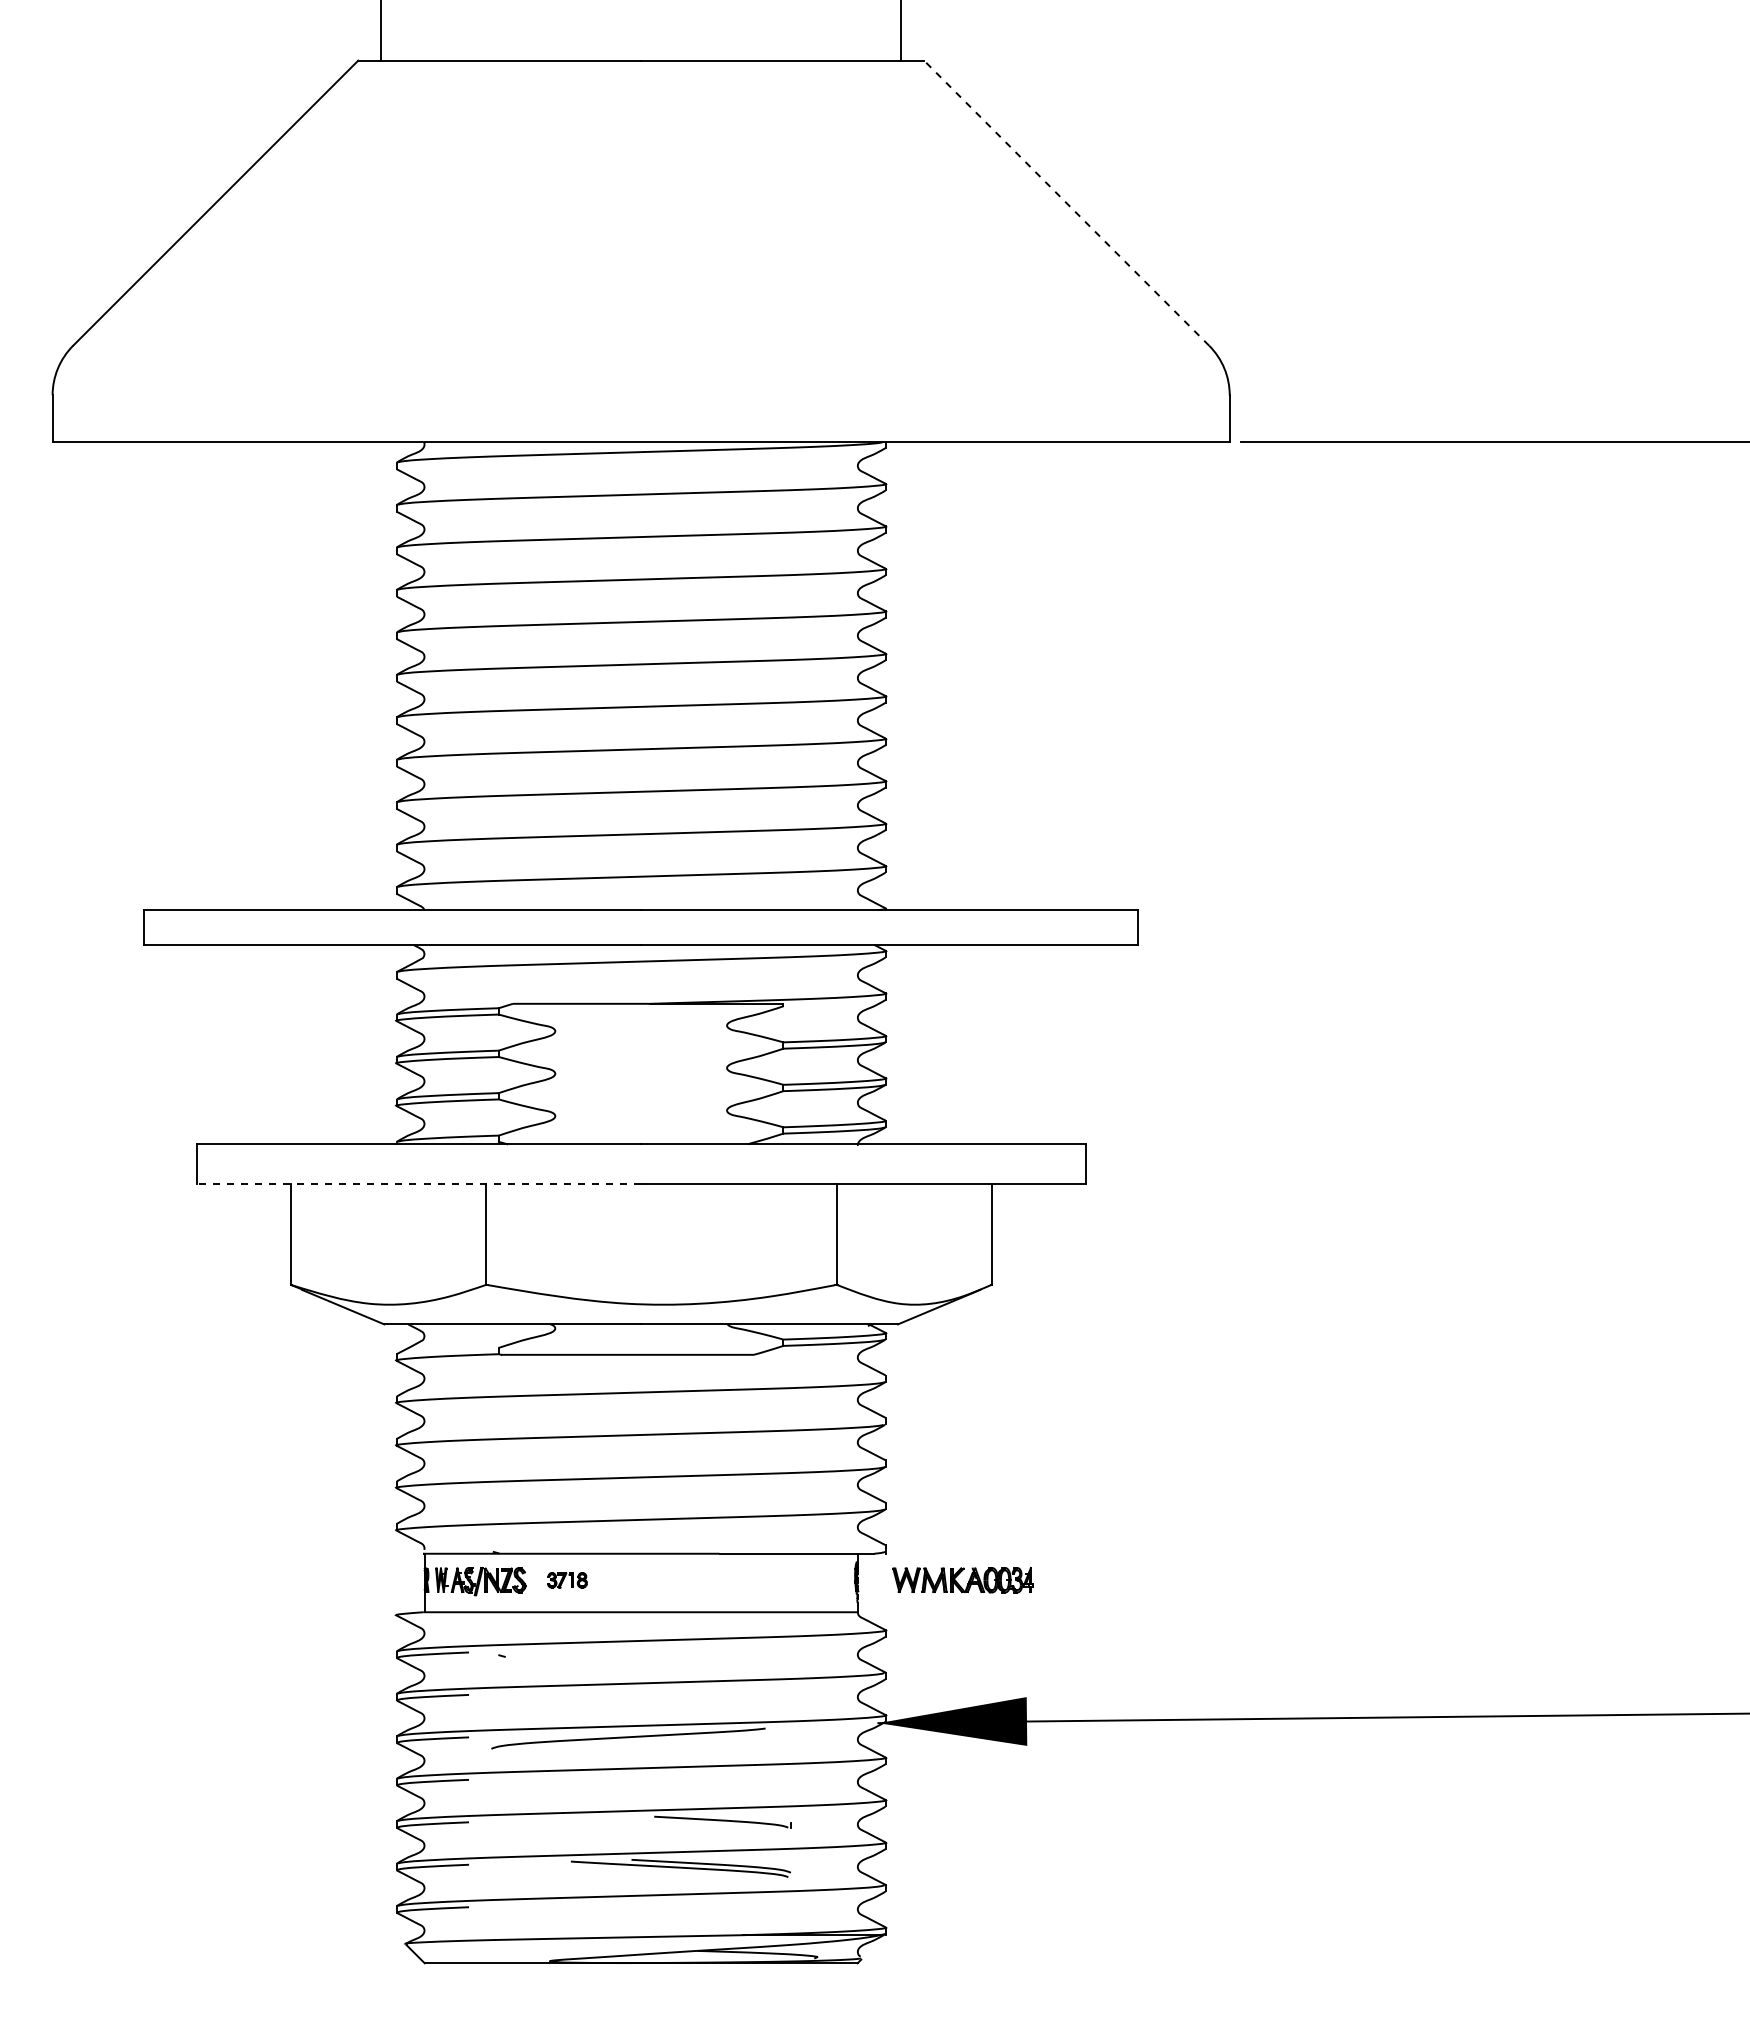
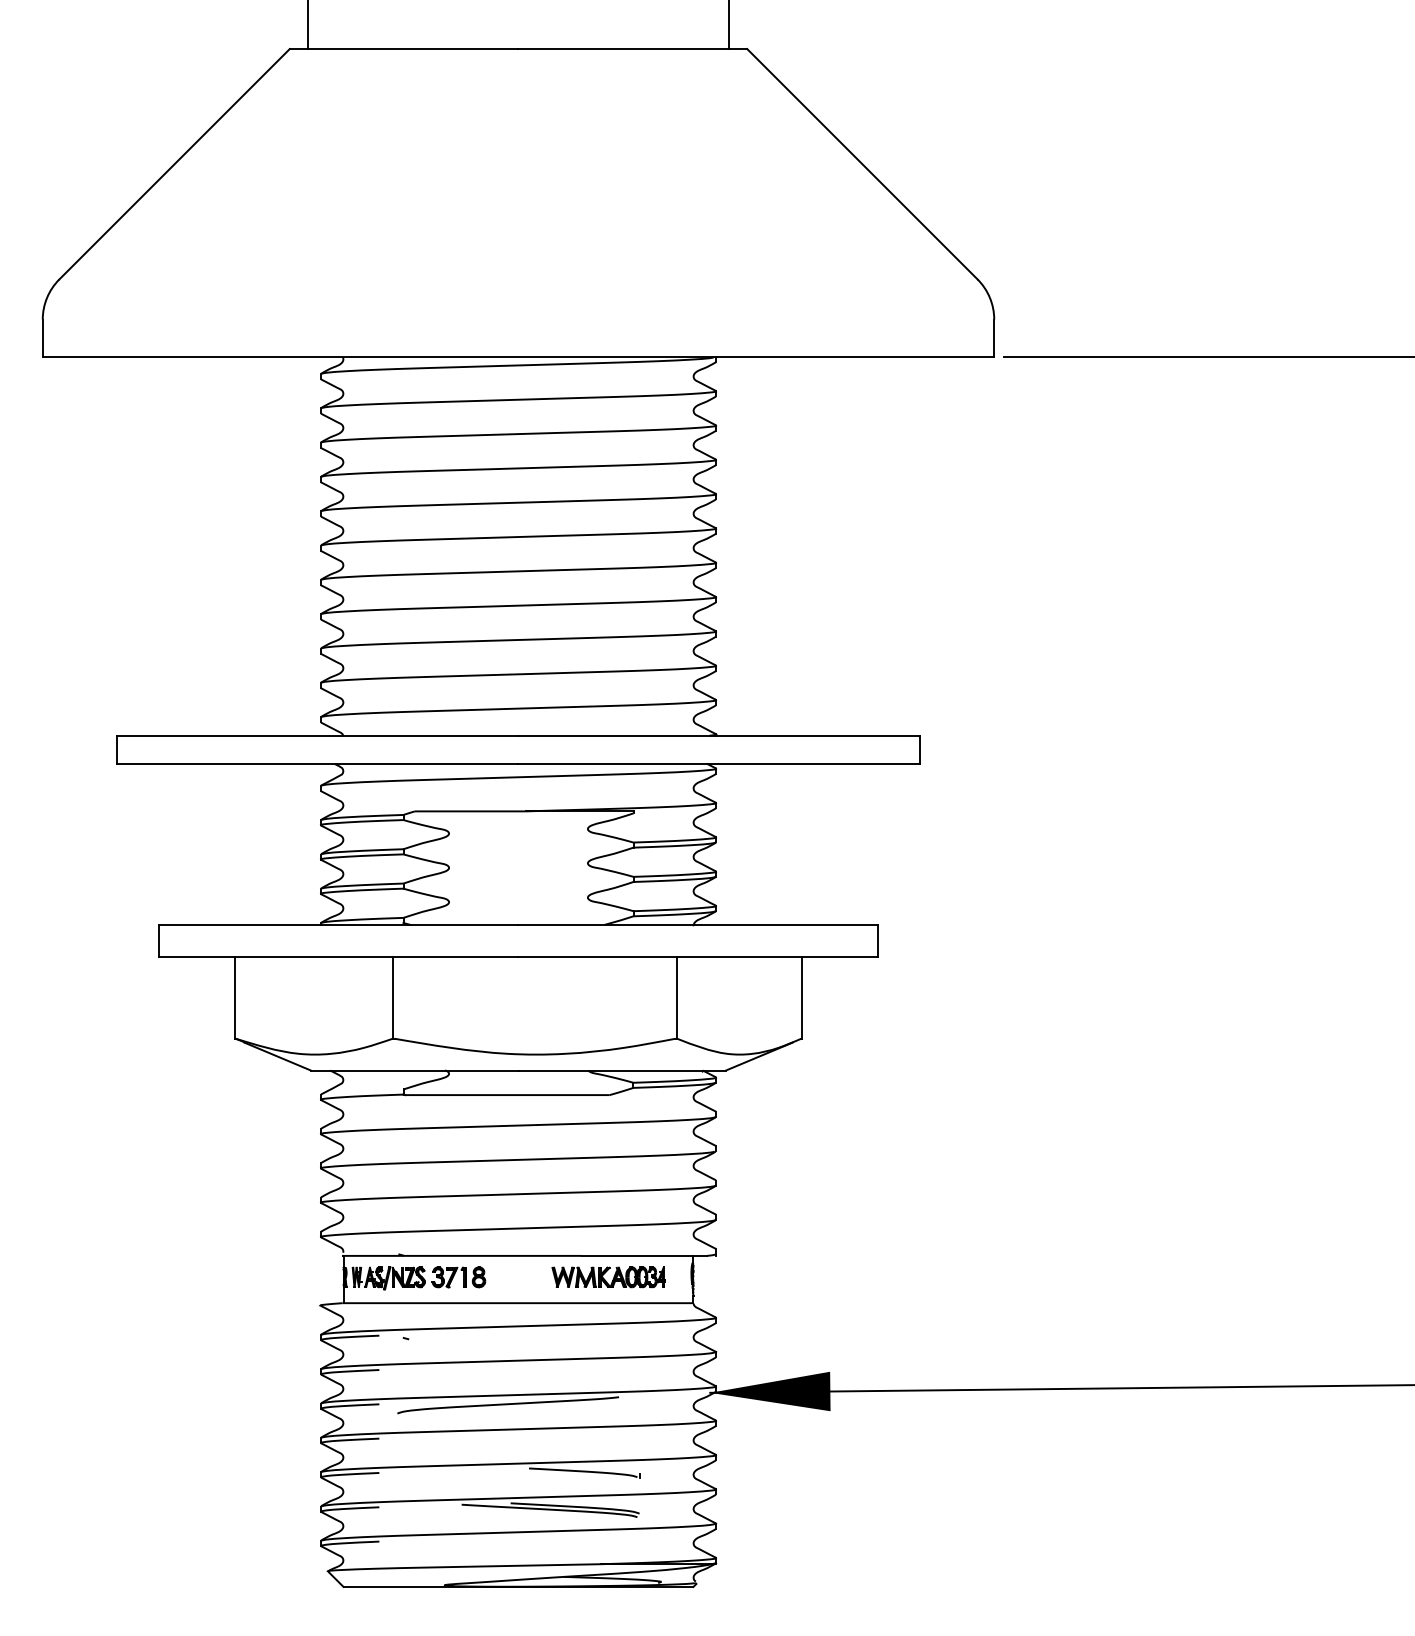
line: (1066, 203) -> (862, 164), dashed -> solid
line: (418, 1183) -> (338, 956), dashed -> solid
part: (567, 1580) -> (458, 1277), size x1.67
part: (962, 1580) -> (608, 1277), moved

